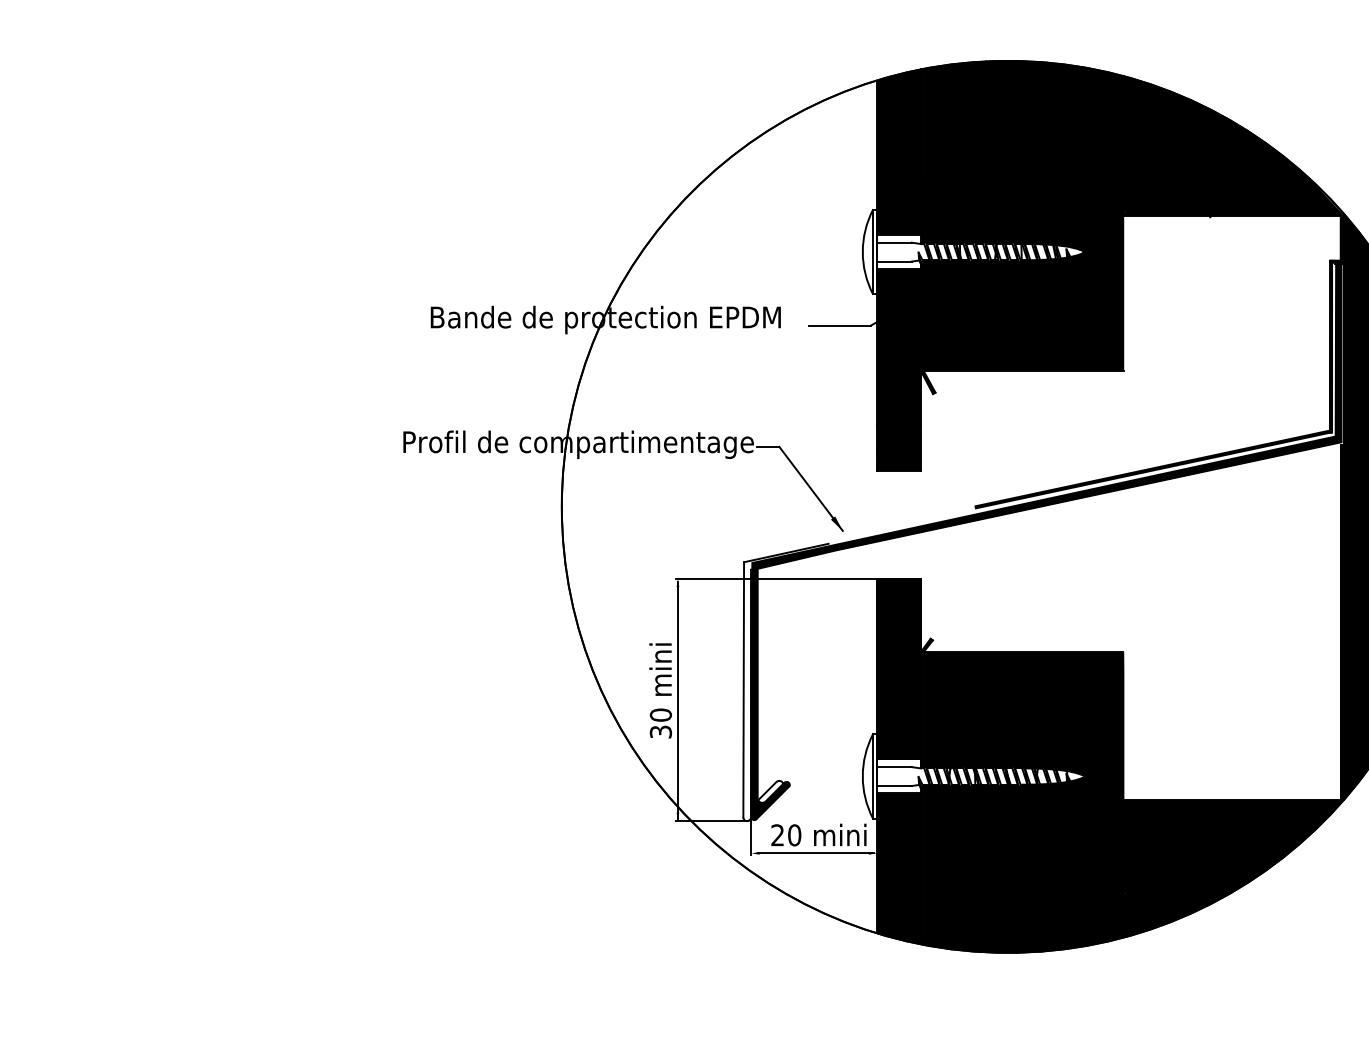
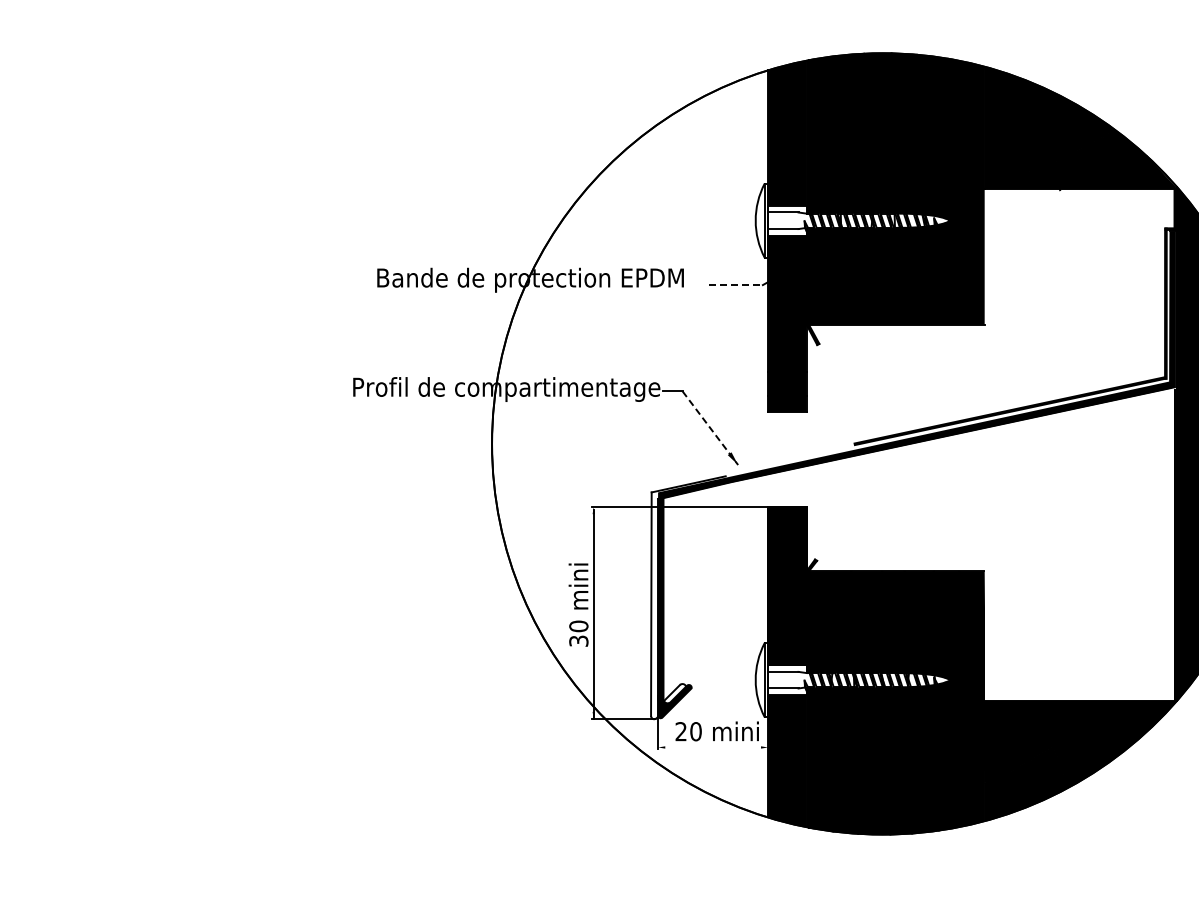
line: (840, 326) -> (736, 285), solid -> dashed
line: (811, 489) -> (710, 428), solid -> dashed
line: (815, 853) -> (714, 747), removed

